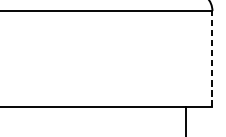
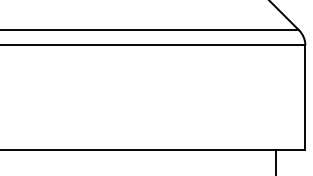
line: (212, 58) -> (305, 97), dashed -> solid

